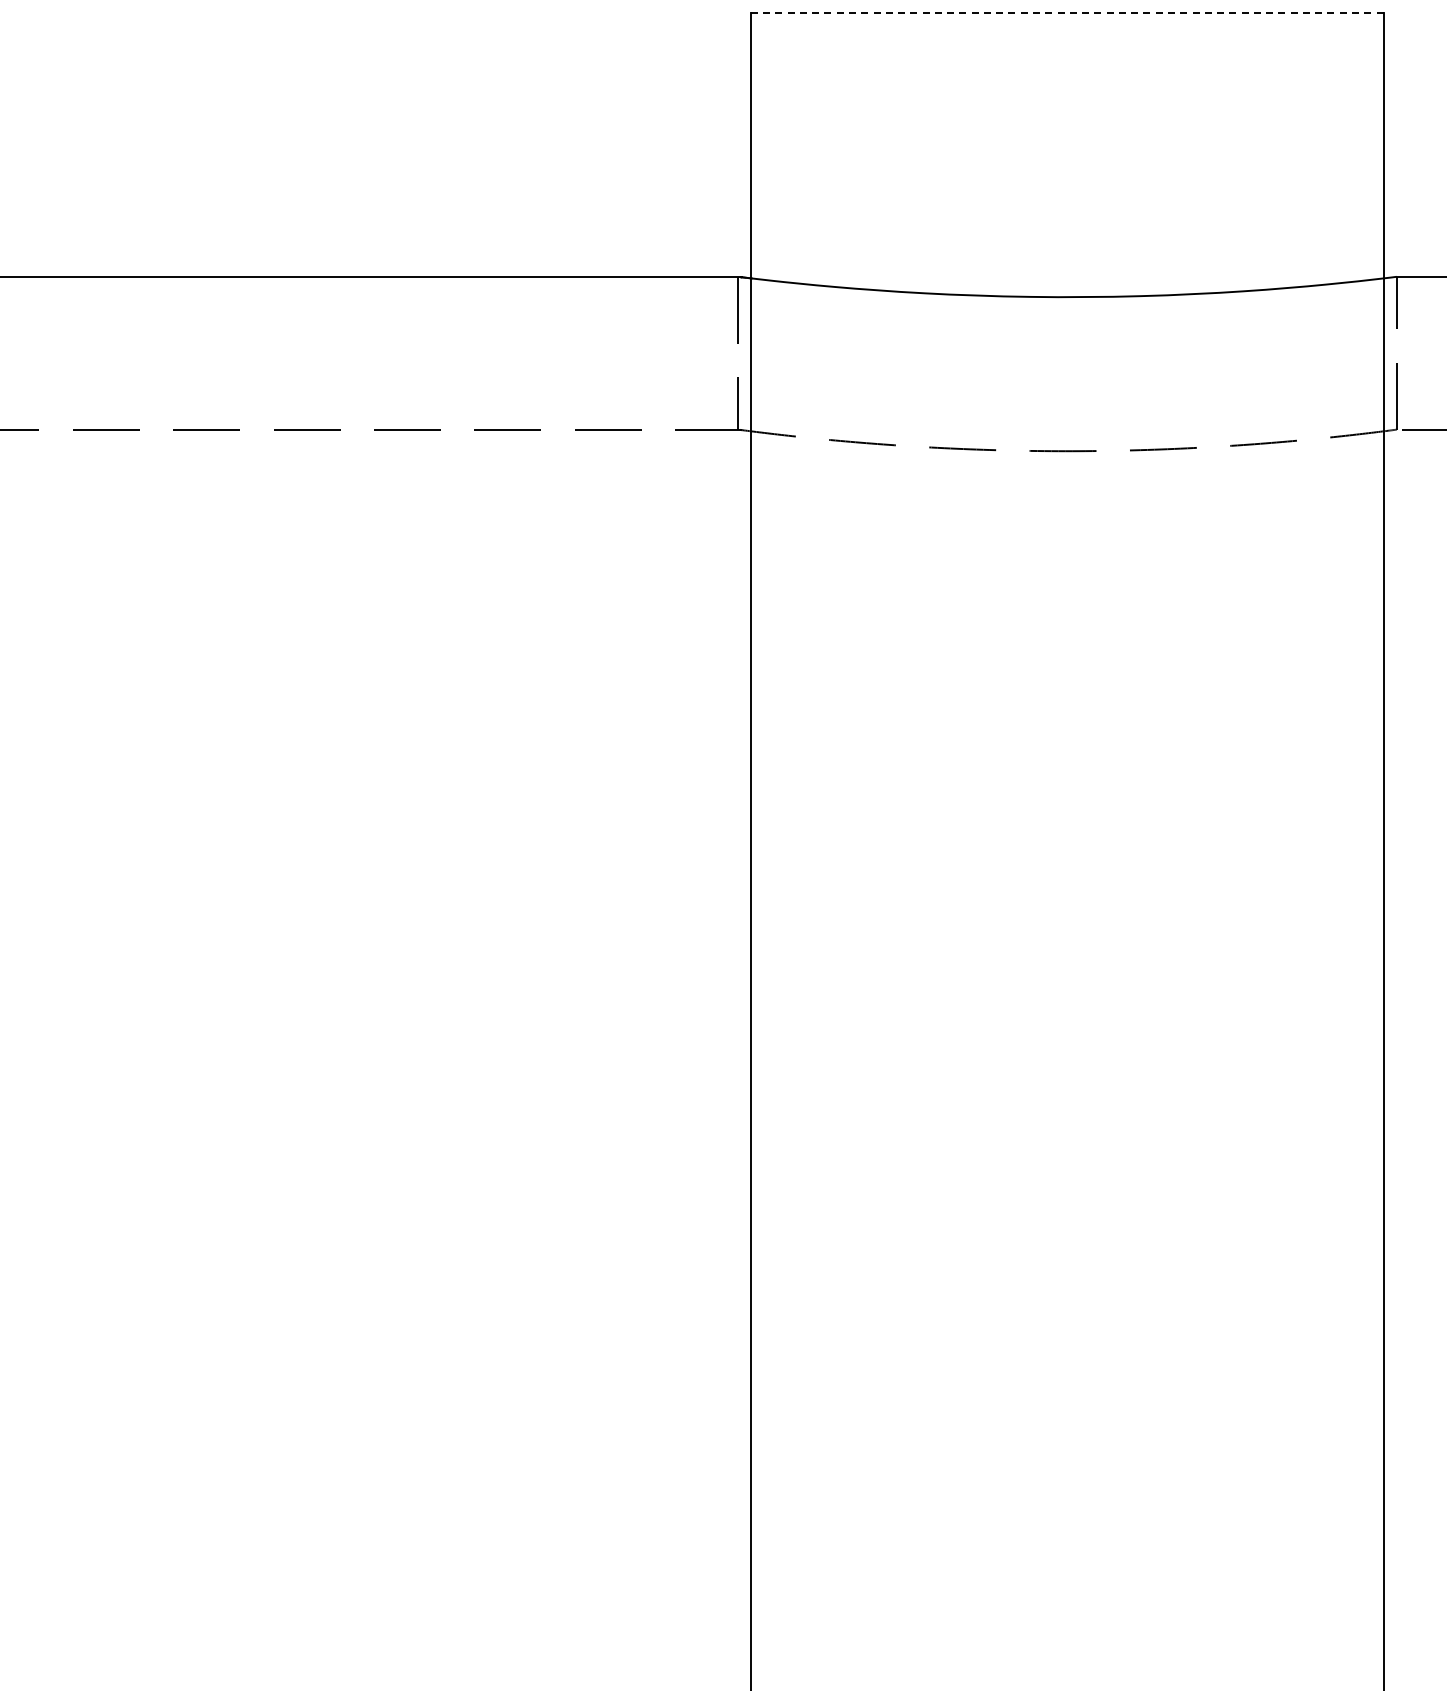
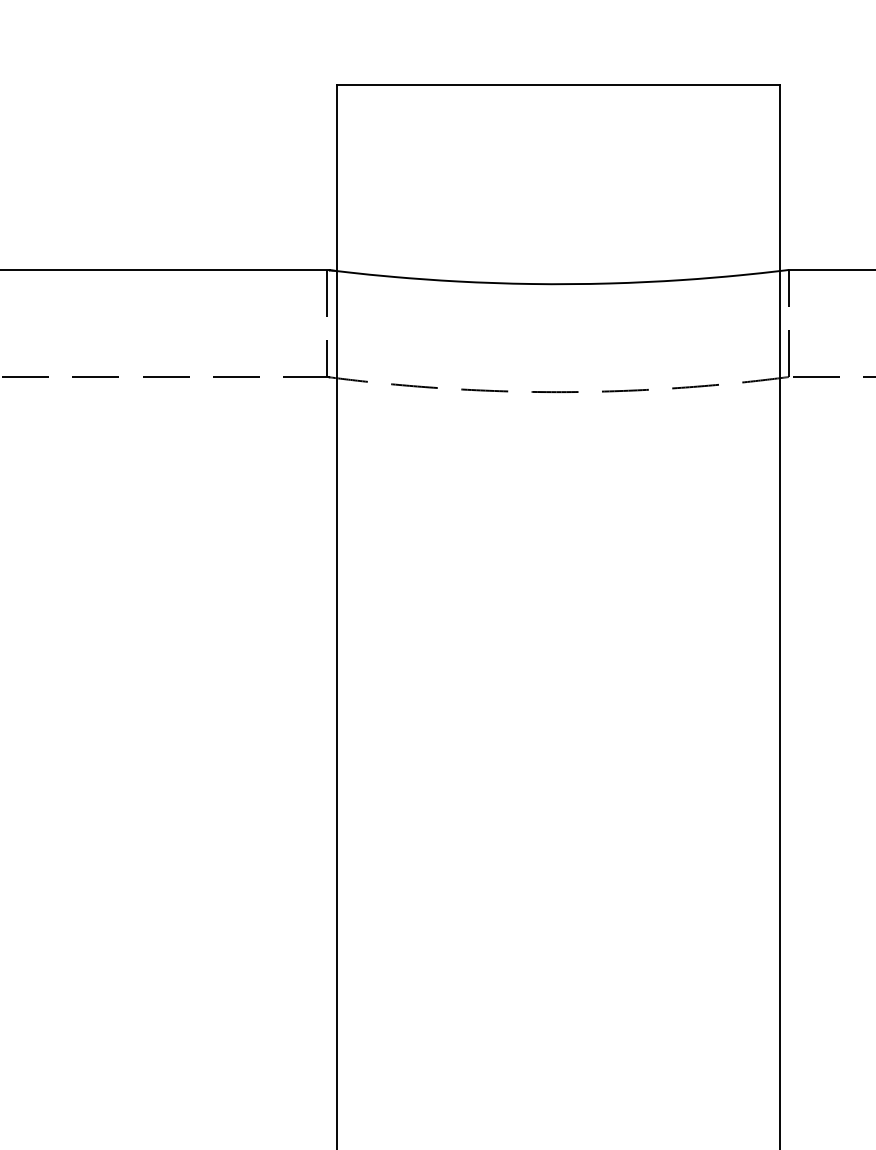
line: (1066, 13) -> (557, 85), dashed -> solid

